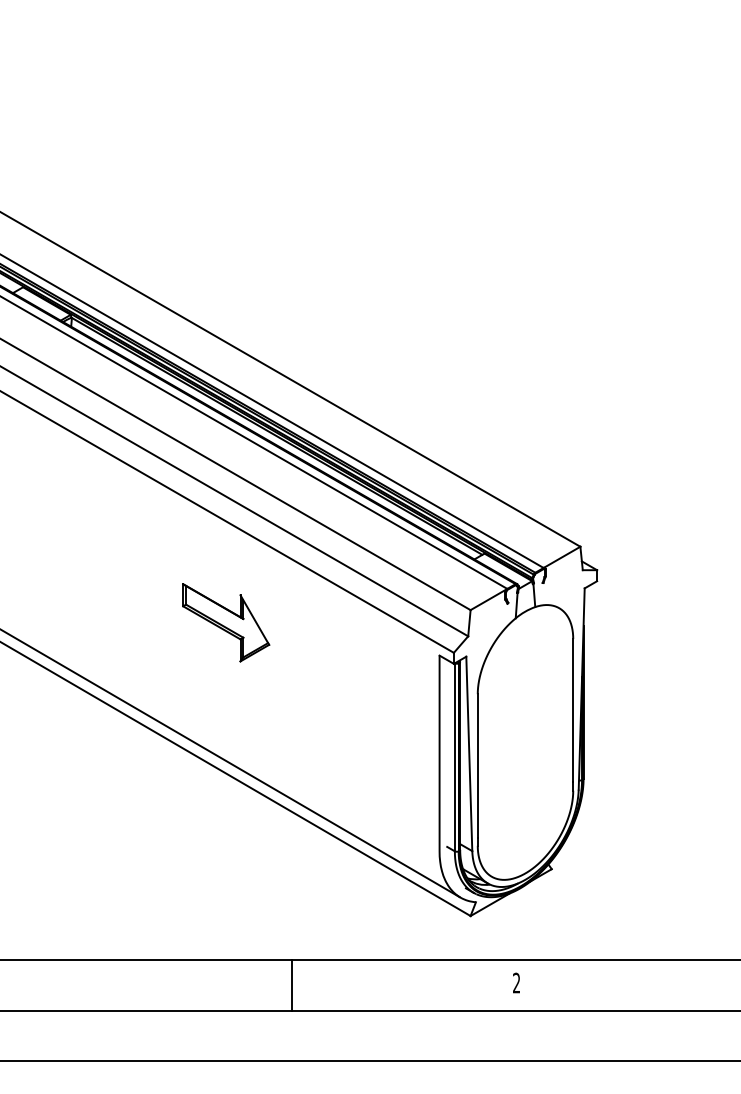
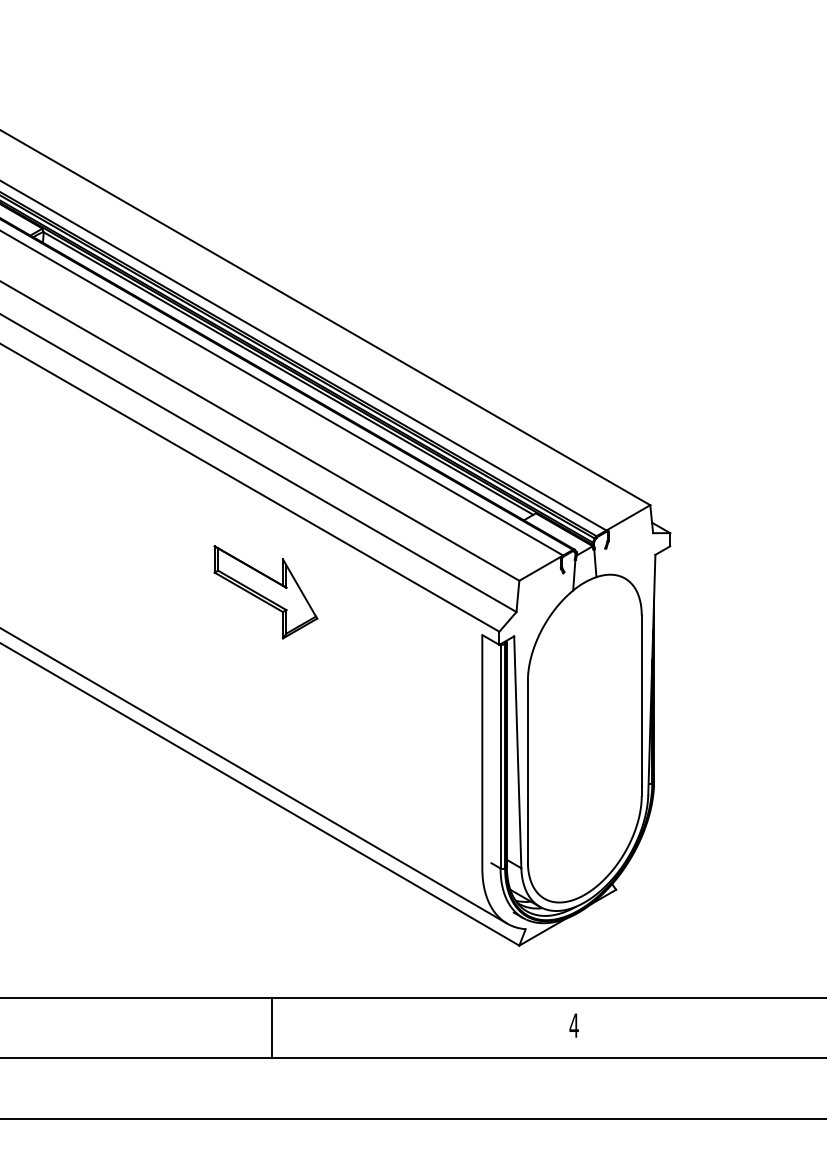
part: (226, 622) -> (266, 591), moved
text: (516, 982) -> (574, 1024), 2 -> 4
line: (292, 984) -> (272, 1027), moved

